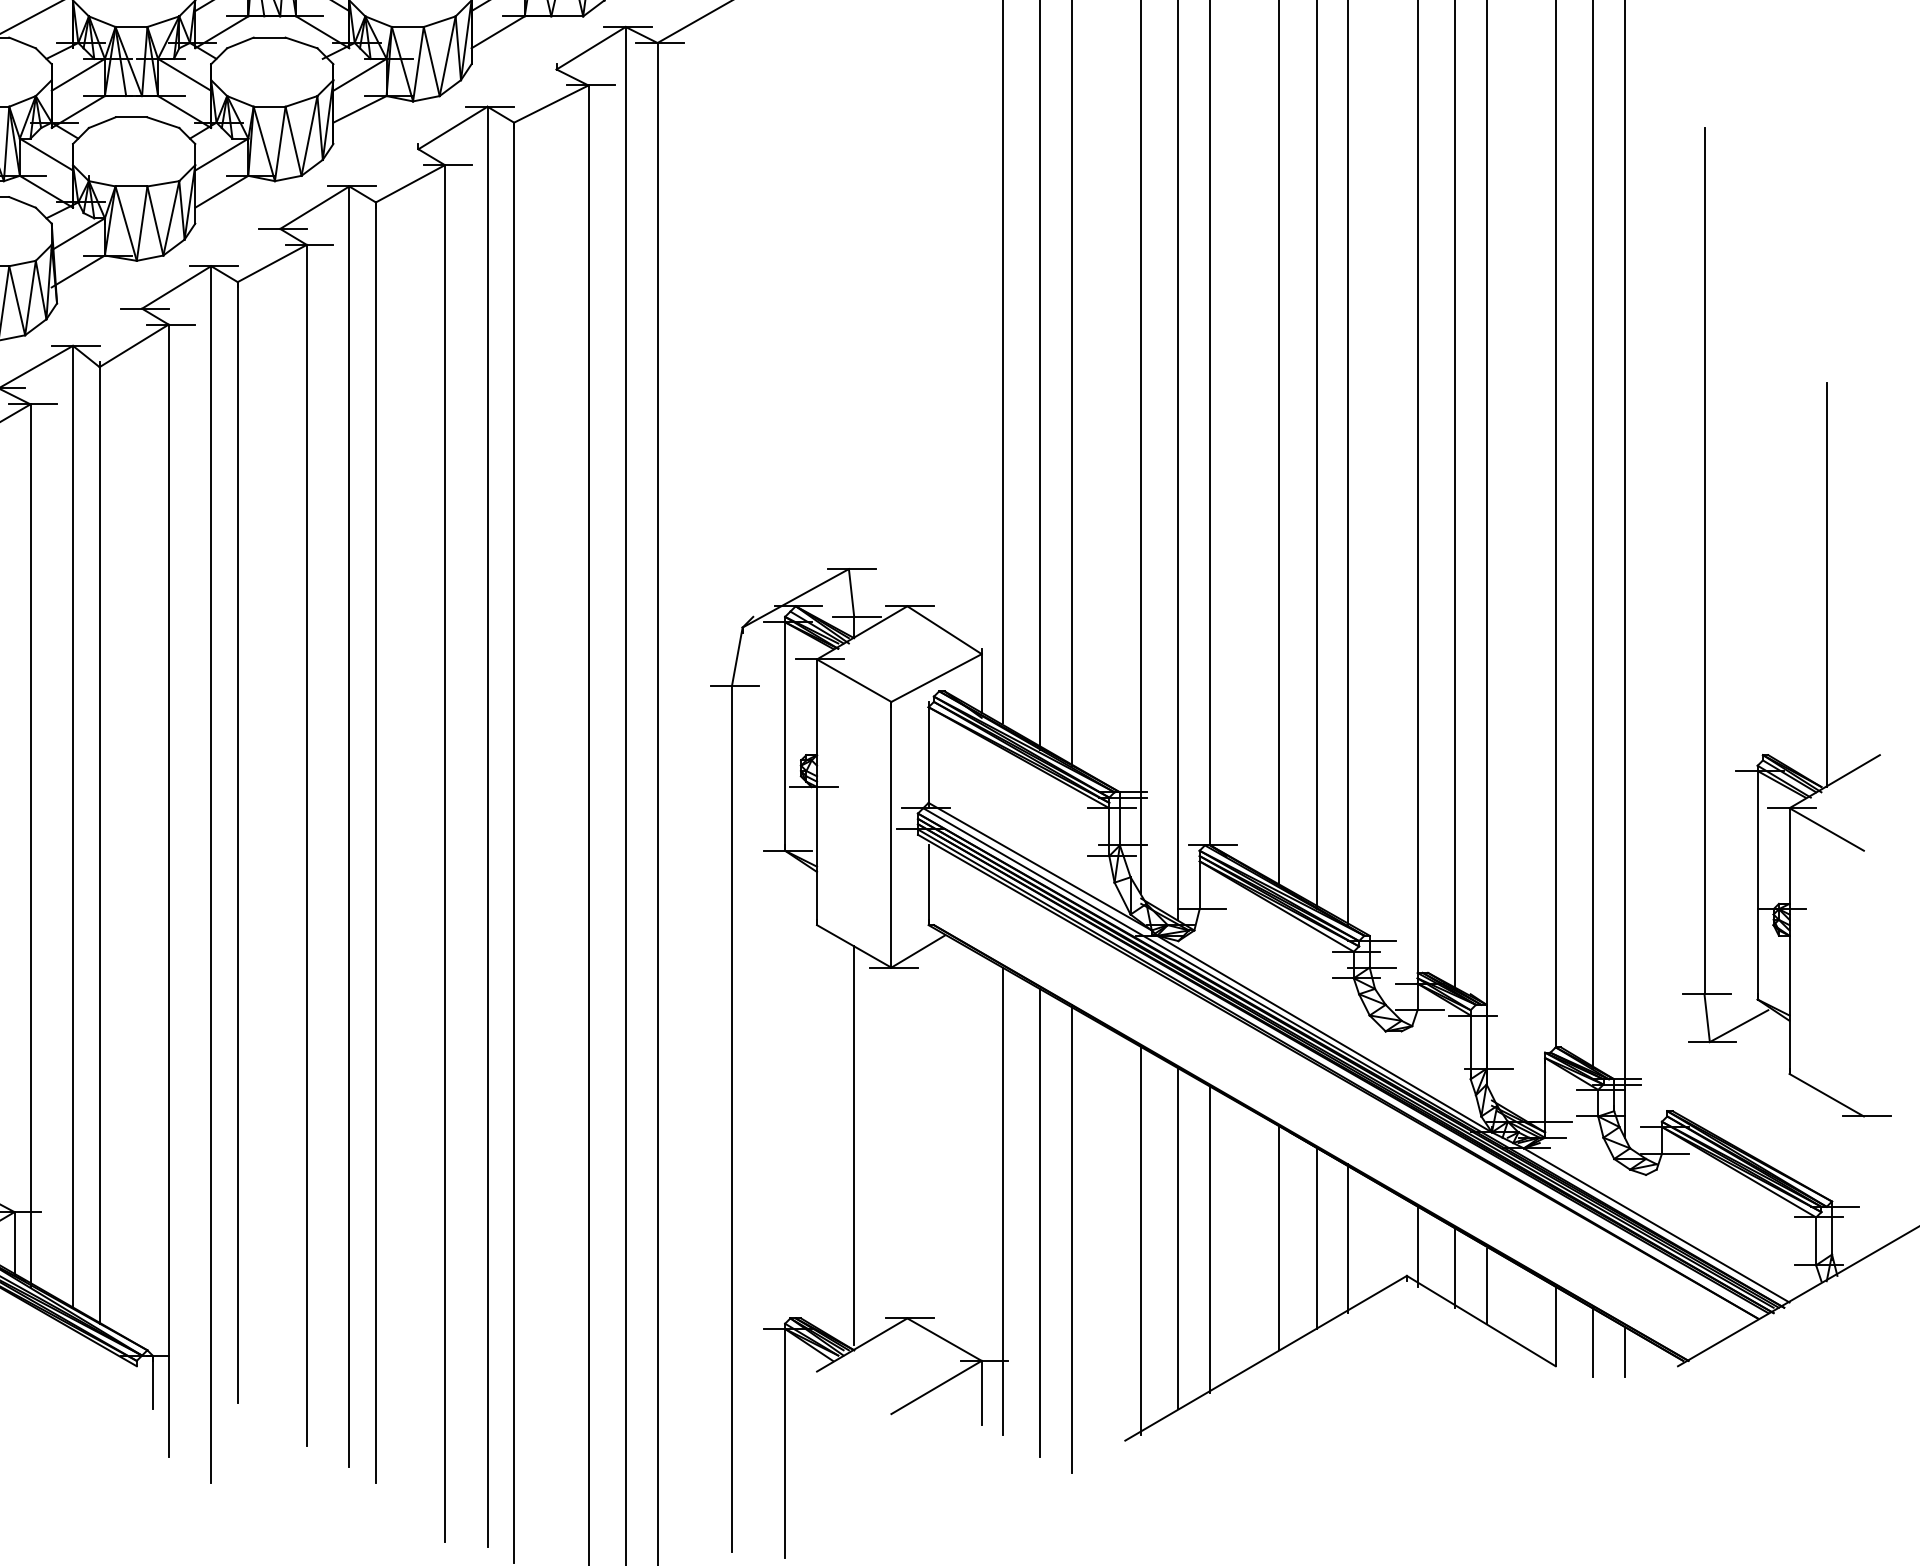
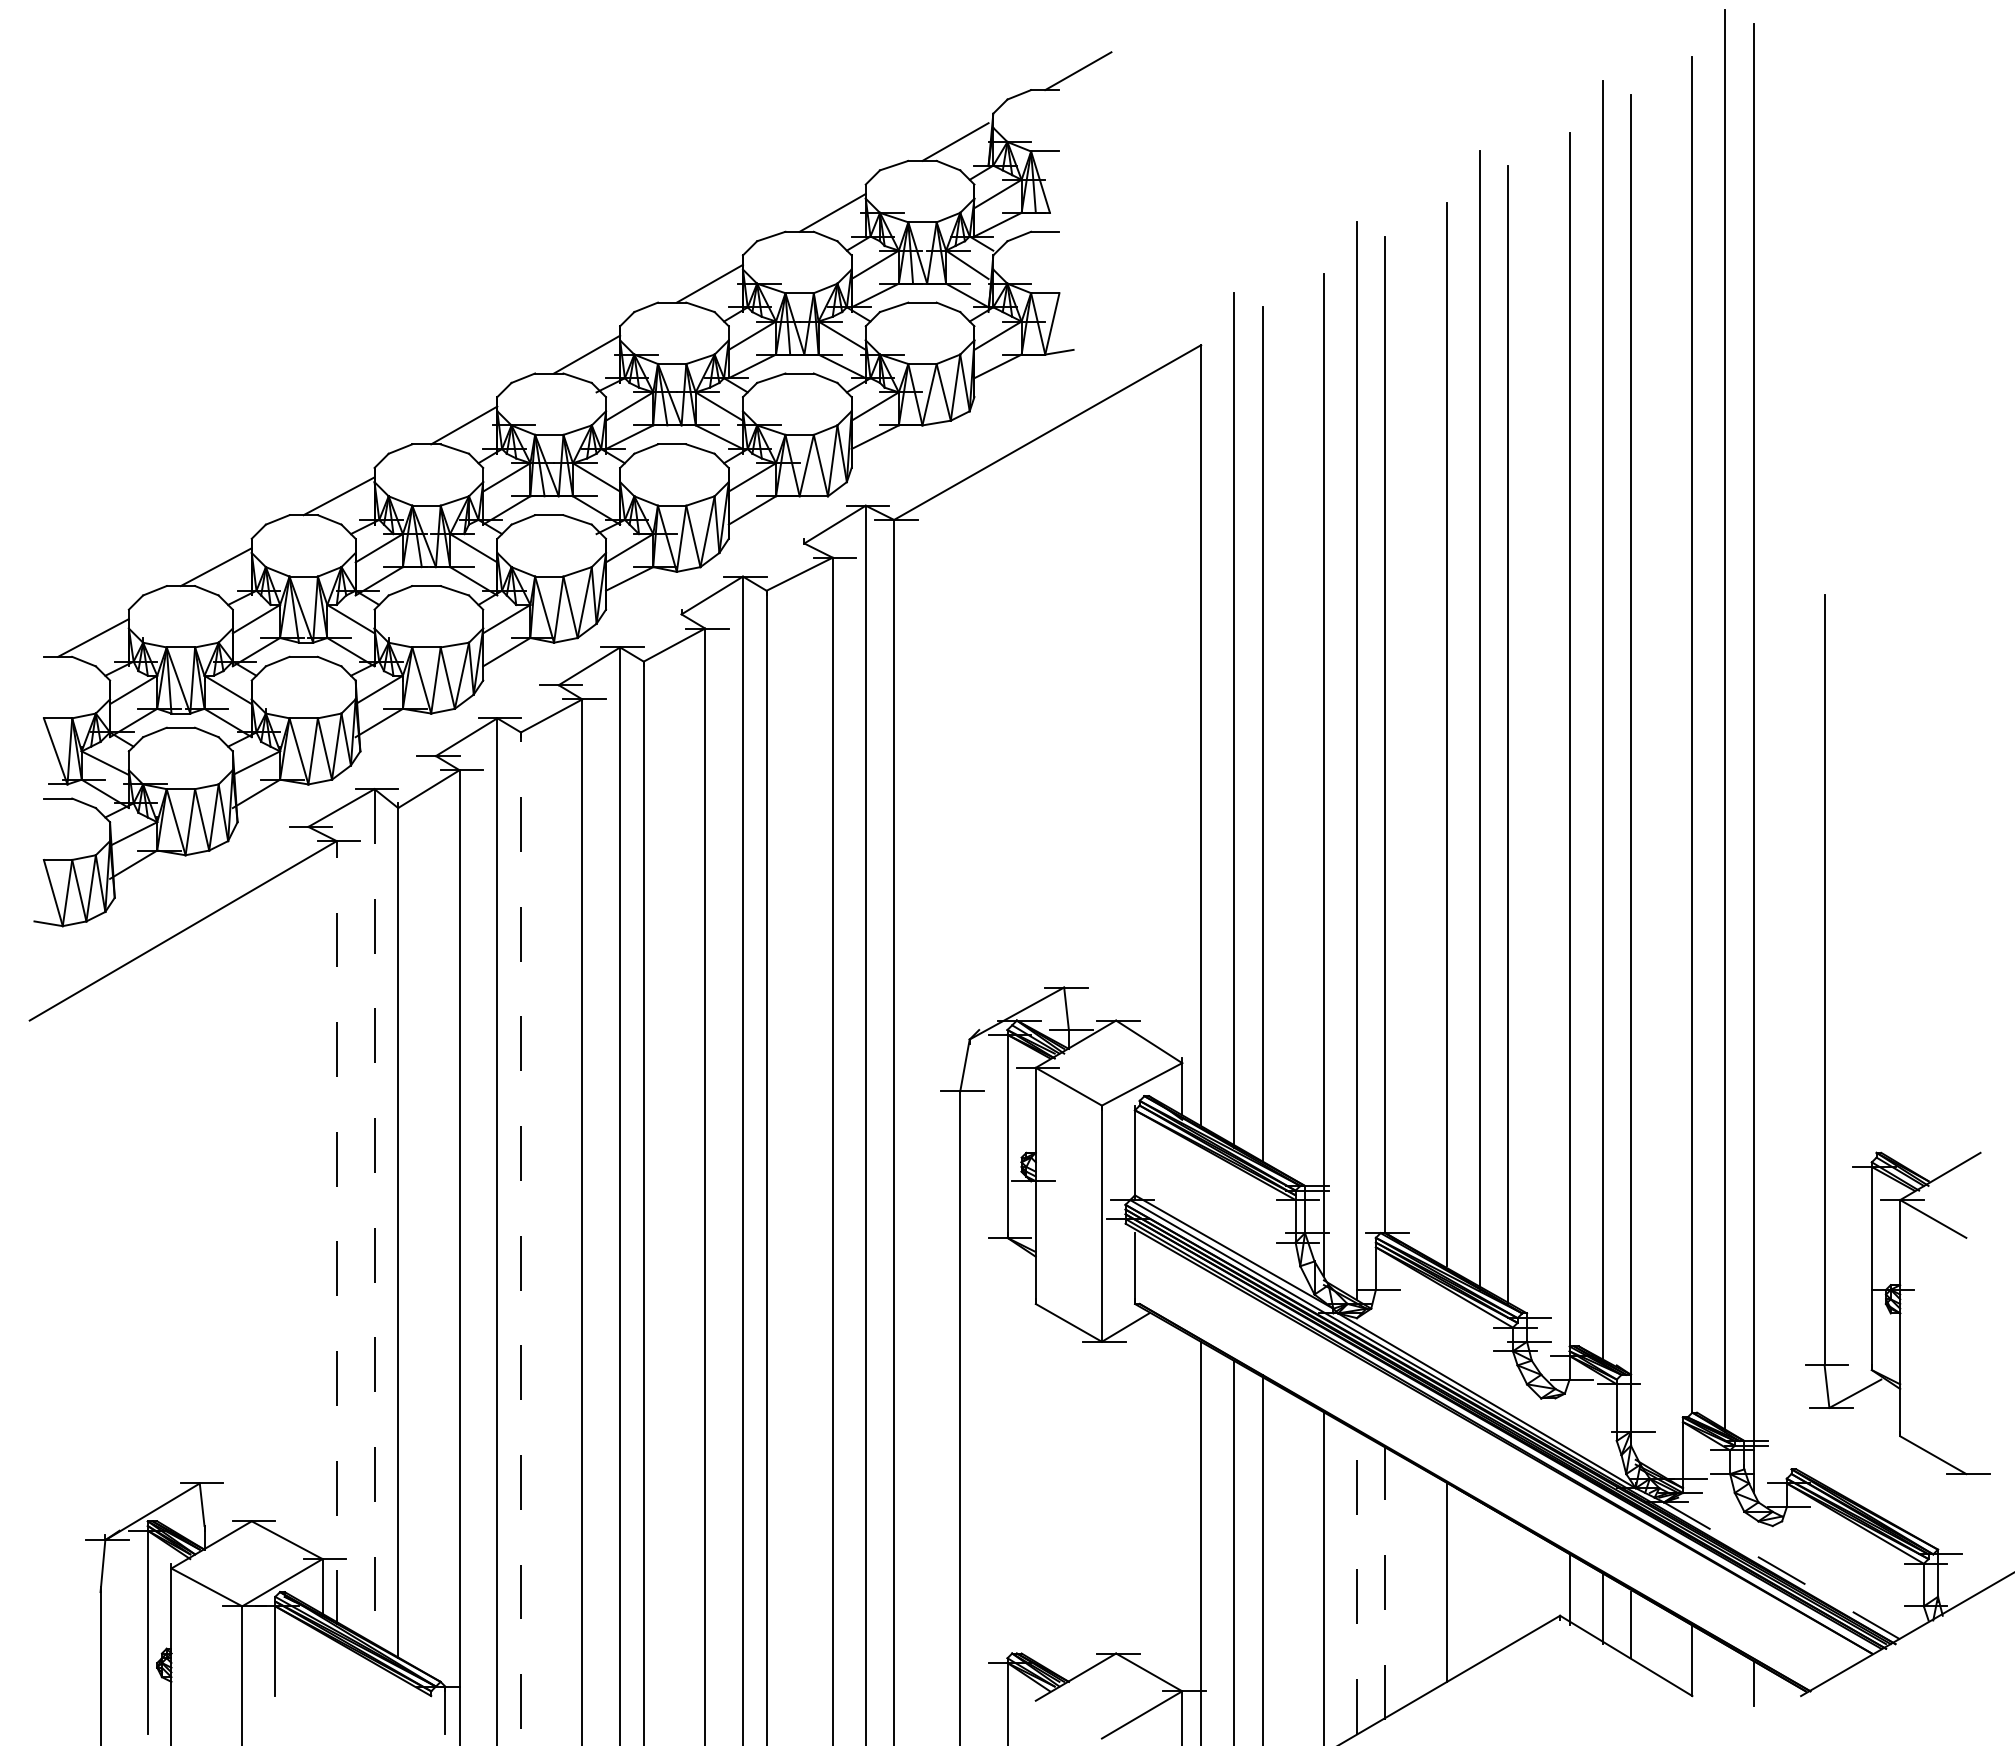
line: (1826, 584) -> (1933, 1001), removed
line: (72, 827) -> (374, 1217), solid -> dashed
line: (237, 842) -> (520, 1230), solid -> dashed
line: (30, 844) -> (336, 1232), solid -> dashed
line: (853, 1145) -> (1068, 1499), removed
line: (1657, 1224) -> (1782, 1570), solid -> dashed
line: (1178, 1238) -> (1357, 1582), solid -> dashed
line: (1210, 1238) -> (1385, 1582), solid -> dashed
line: (1316, 1238) -> (1479, 1582), removed
line: (1348, 1238) -> (1508, 1582), removed
line: (1592, 1341) -> (1725, 1674), removed

